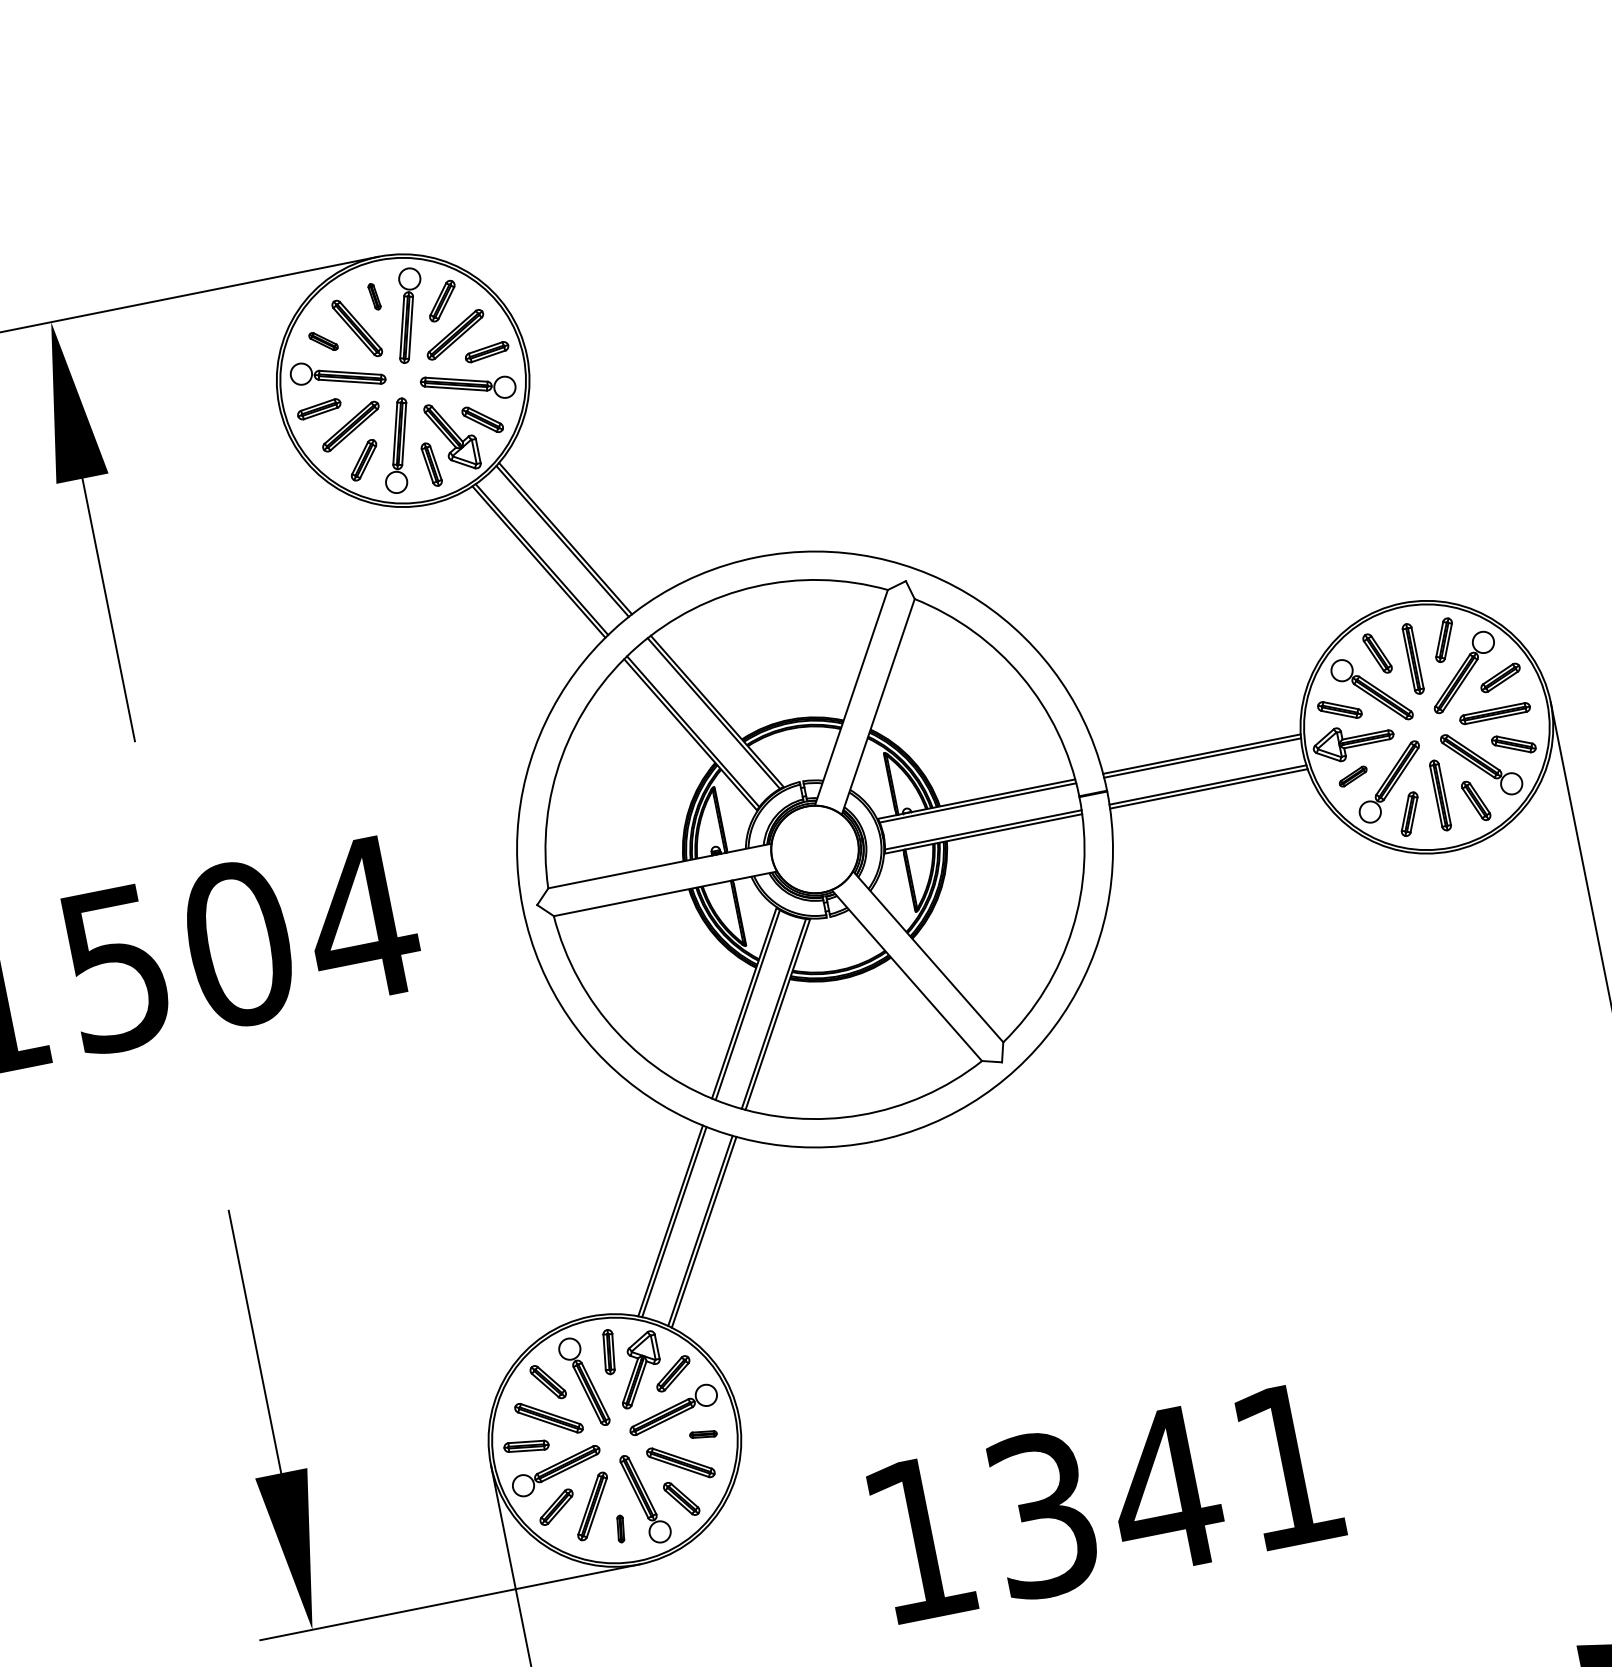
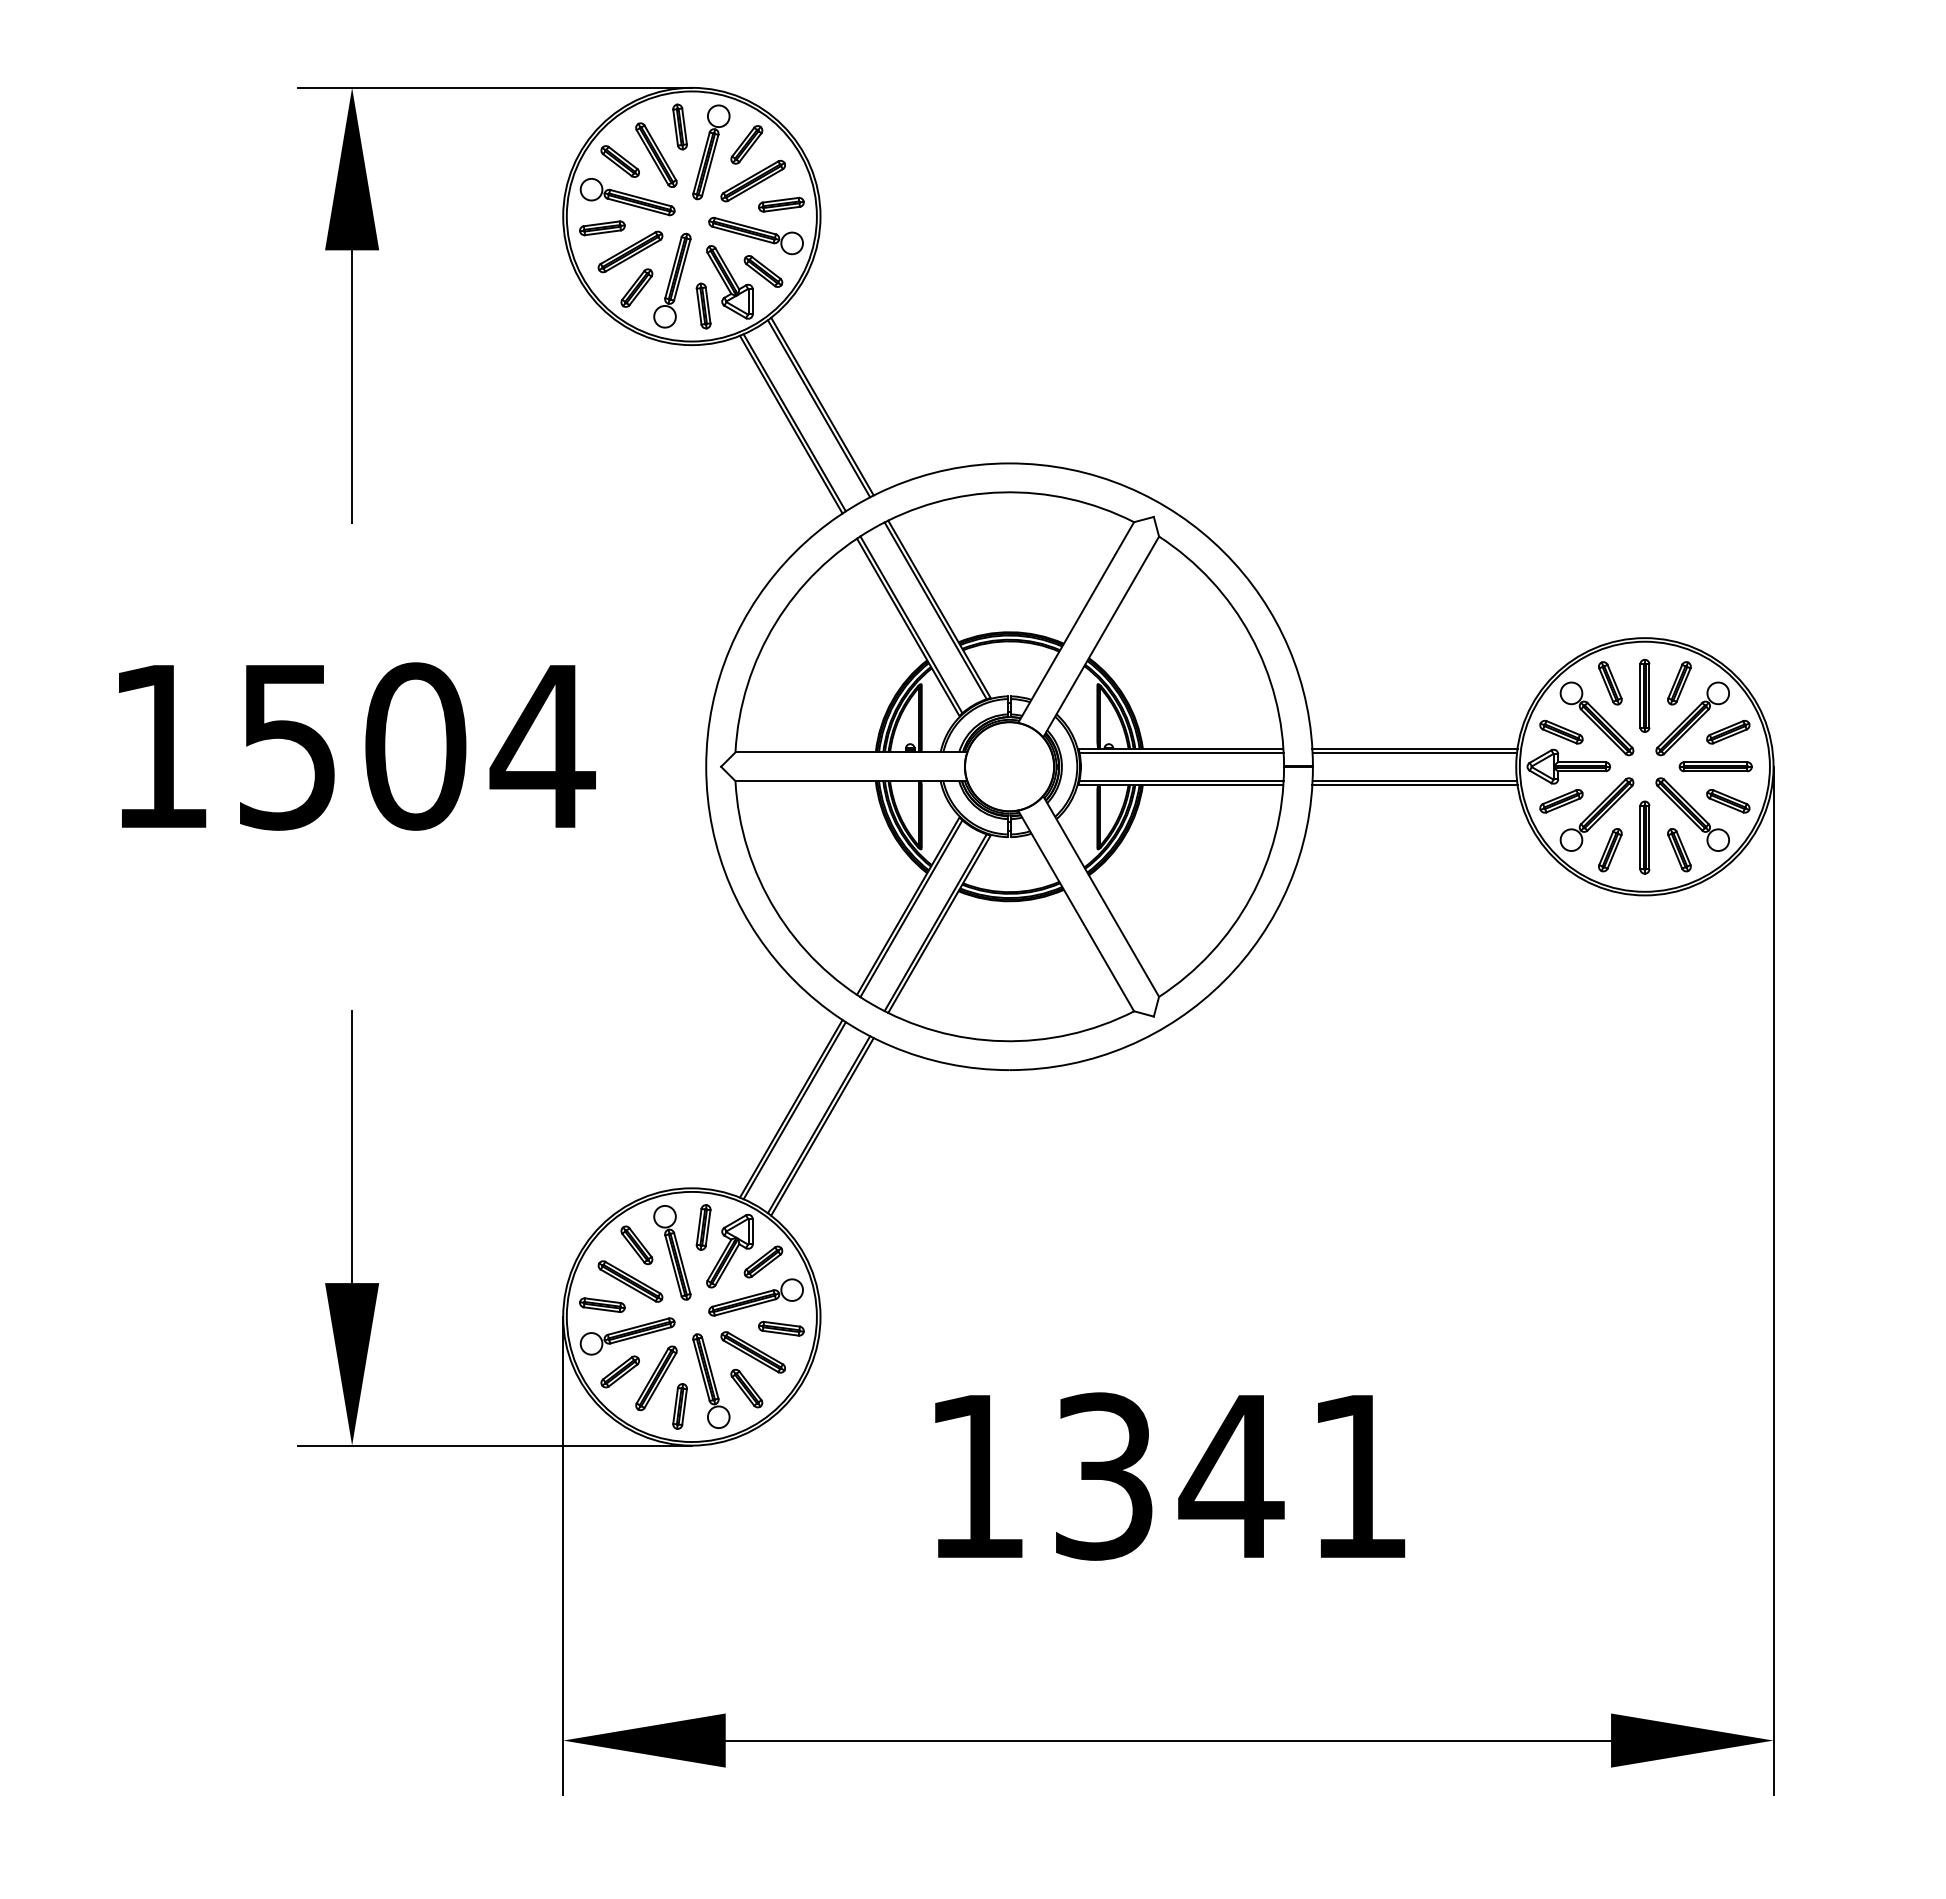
part: (373, 296) -> (679, 126), size x1.67
part: (322, 341) -> (619, 161), size x1.43
part: (1353, 776) -> (1561, 801), size x1.43
part: (703, 1434) -> (781, 1328), size x1.67
part: (620, 1529) -> (679, 1406), size x1.67

